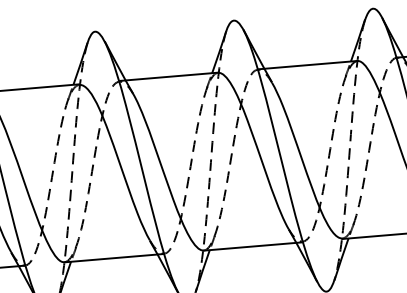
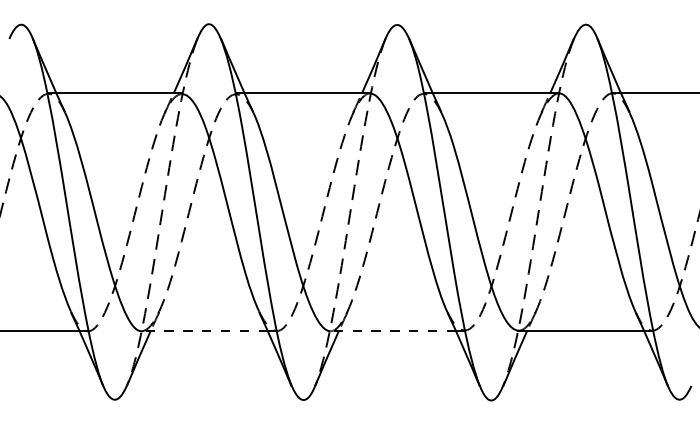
line: (250, 246) -> (393, 331), solid -> dashed
line: (110, 258) -> (204, 331), solid -> dashed

